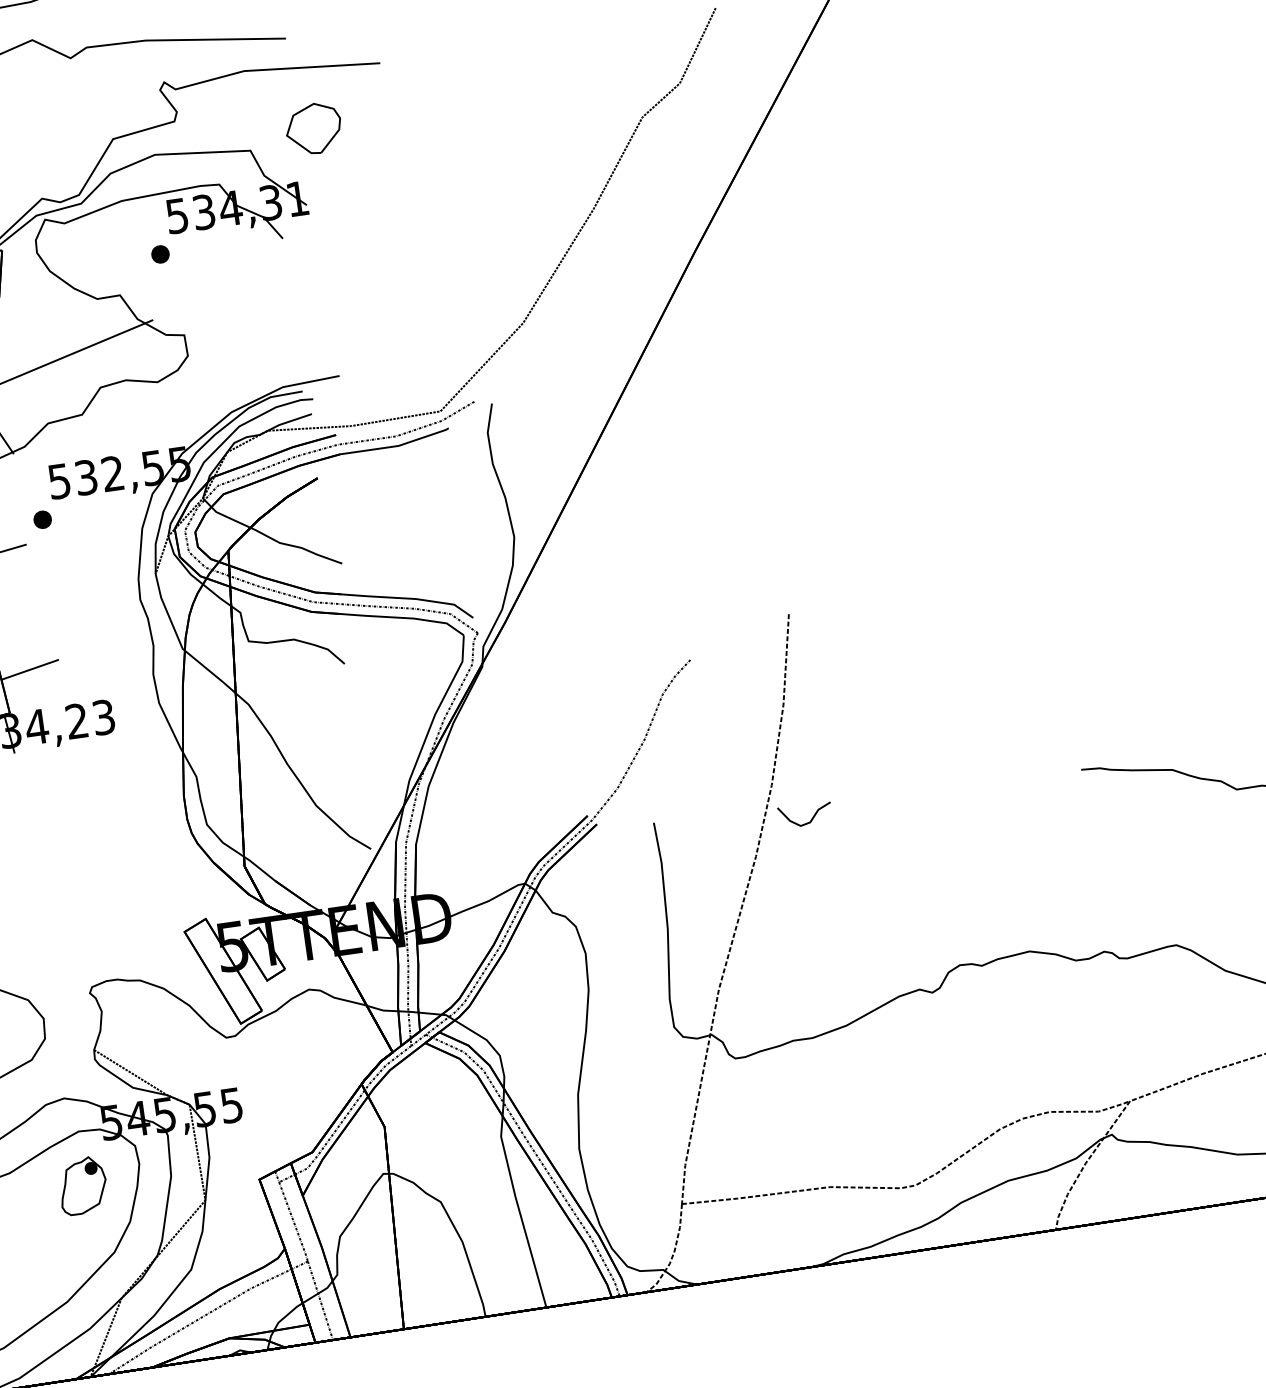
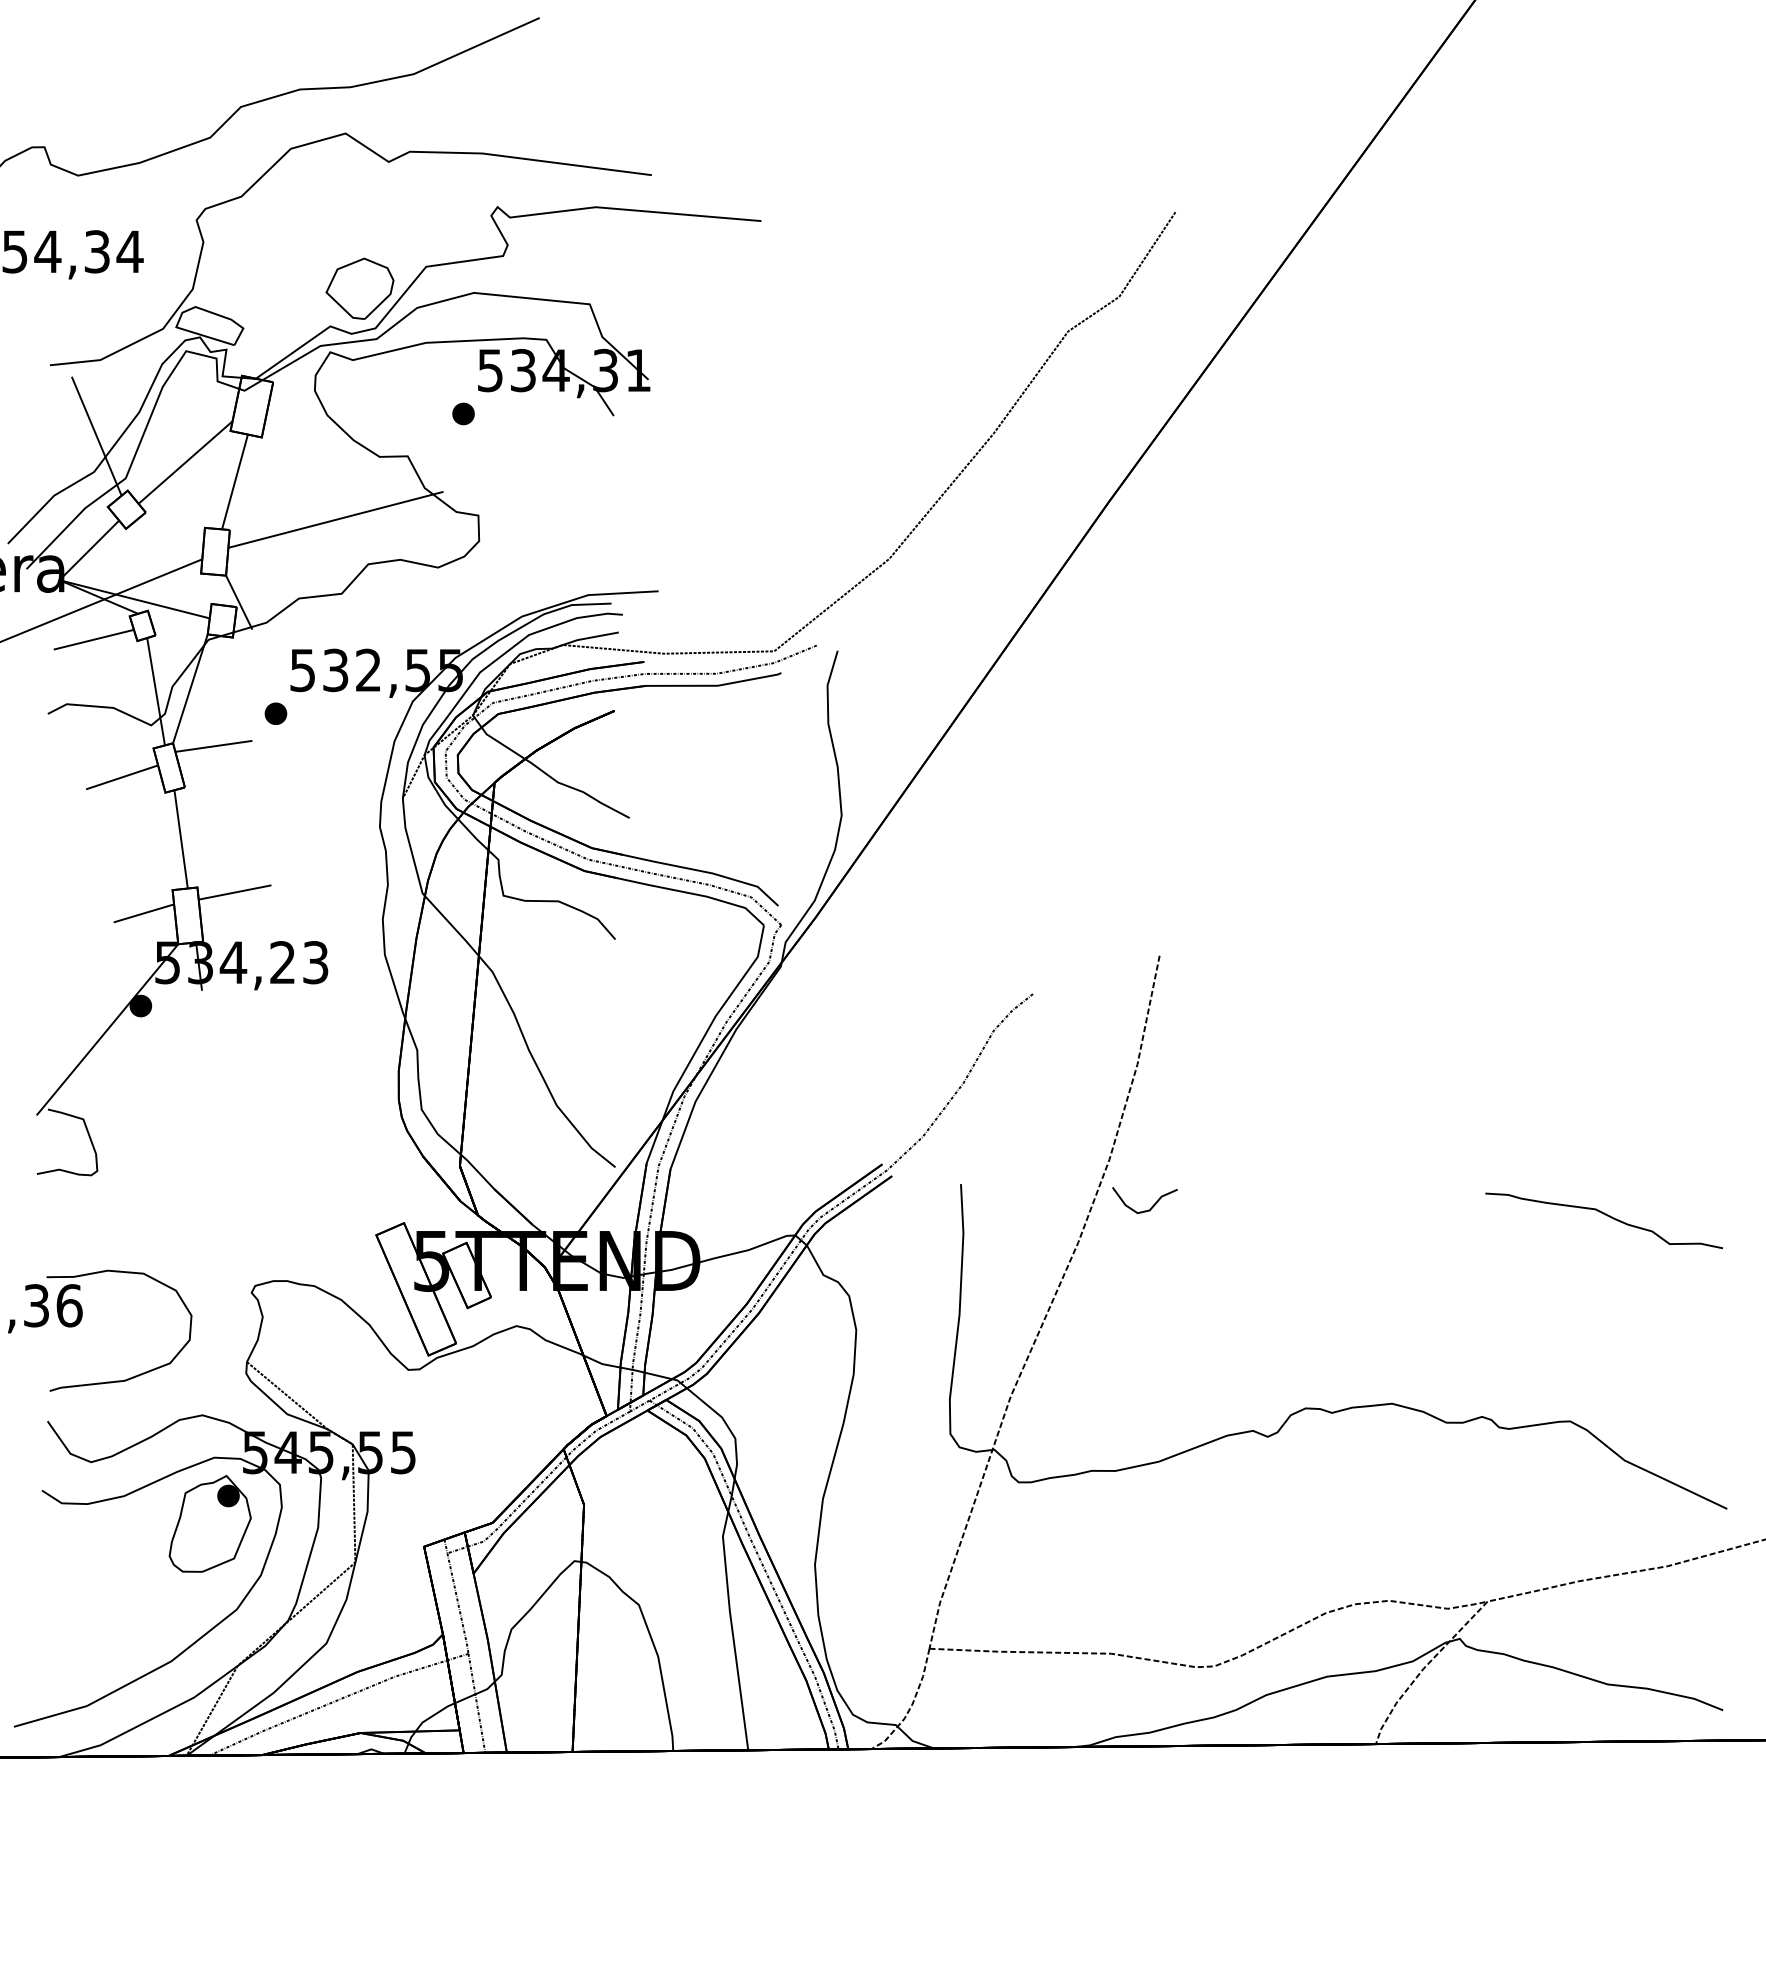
part: (313, 128) -> (359, 288), moved
part: (82, 1185) -> (209, 1523), size x1.43

